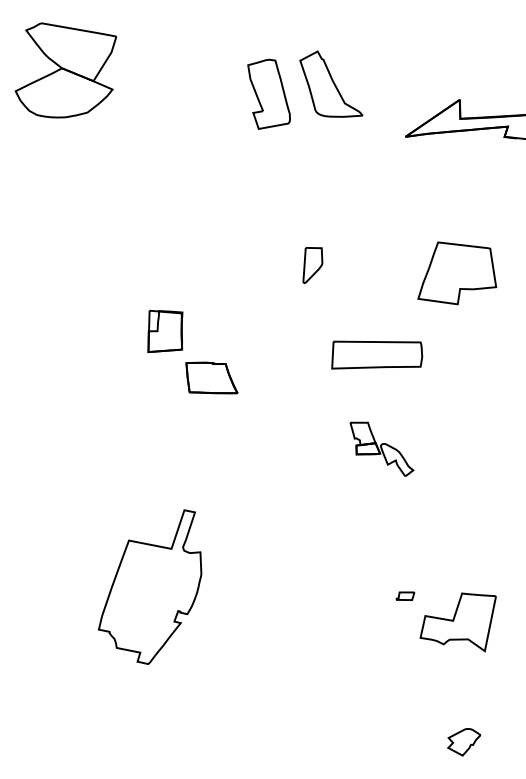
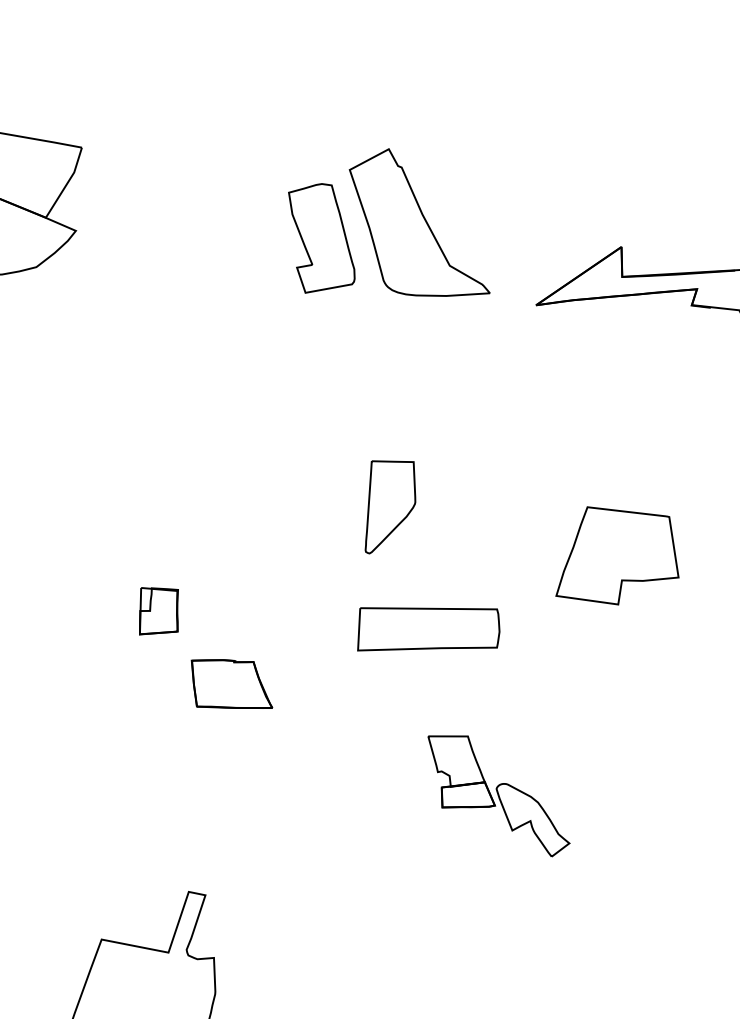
part: (331, 83) -> (419, 221), size x1.43
part: (312, 265) -> (390, 507), size x1.67
part: (457, 273) -> (617, 556), moved
part: (165, 331) -> (159, 611), size x0.71
part: (377, 354) -> (429, 628), moved
part: (381, 449) -> (498, 796), size x1.43

